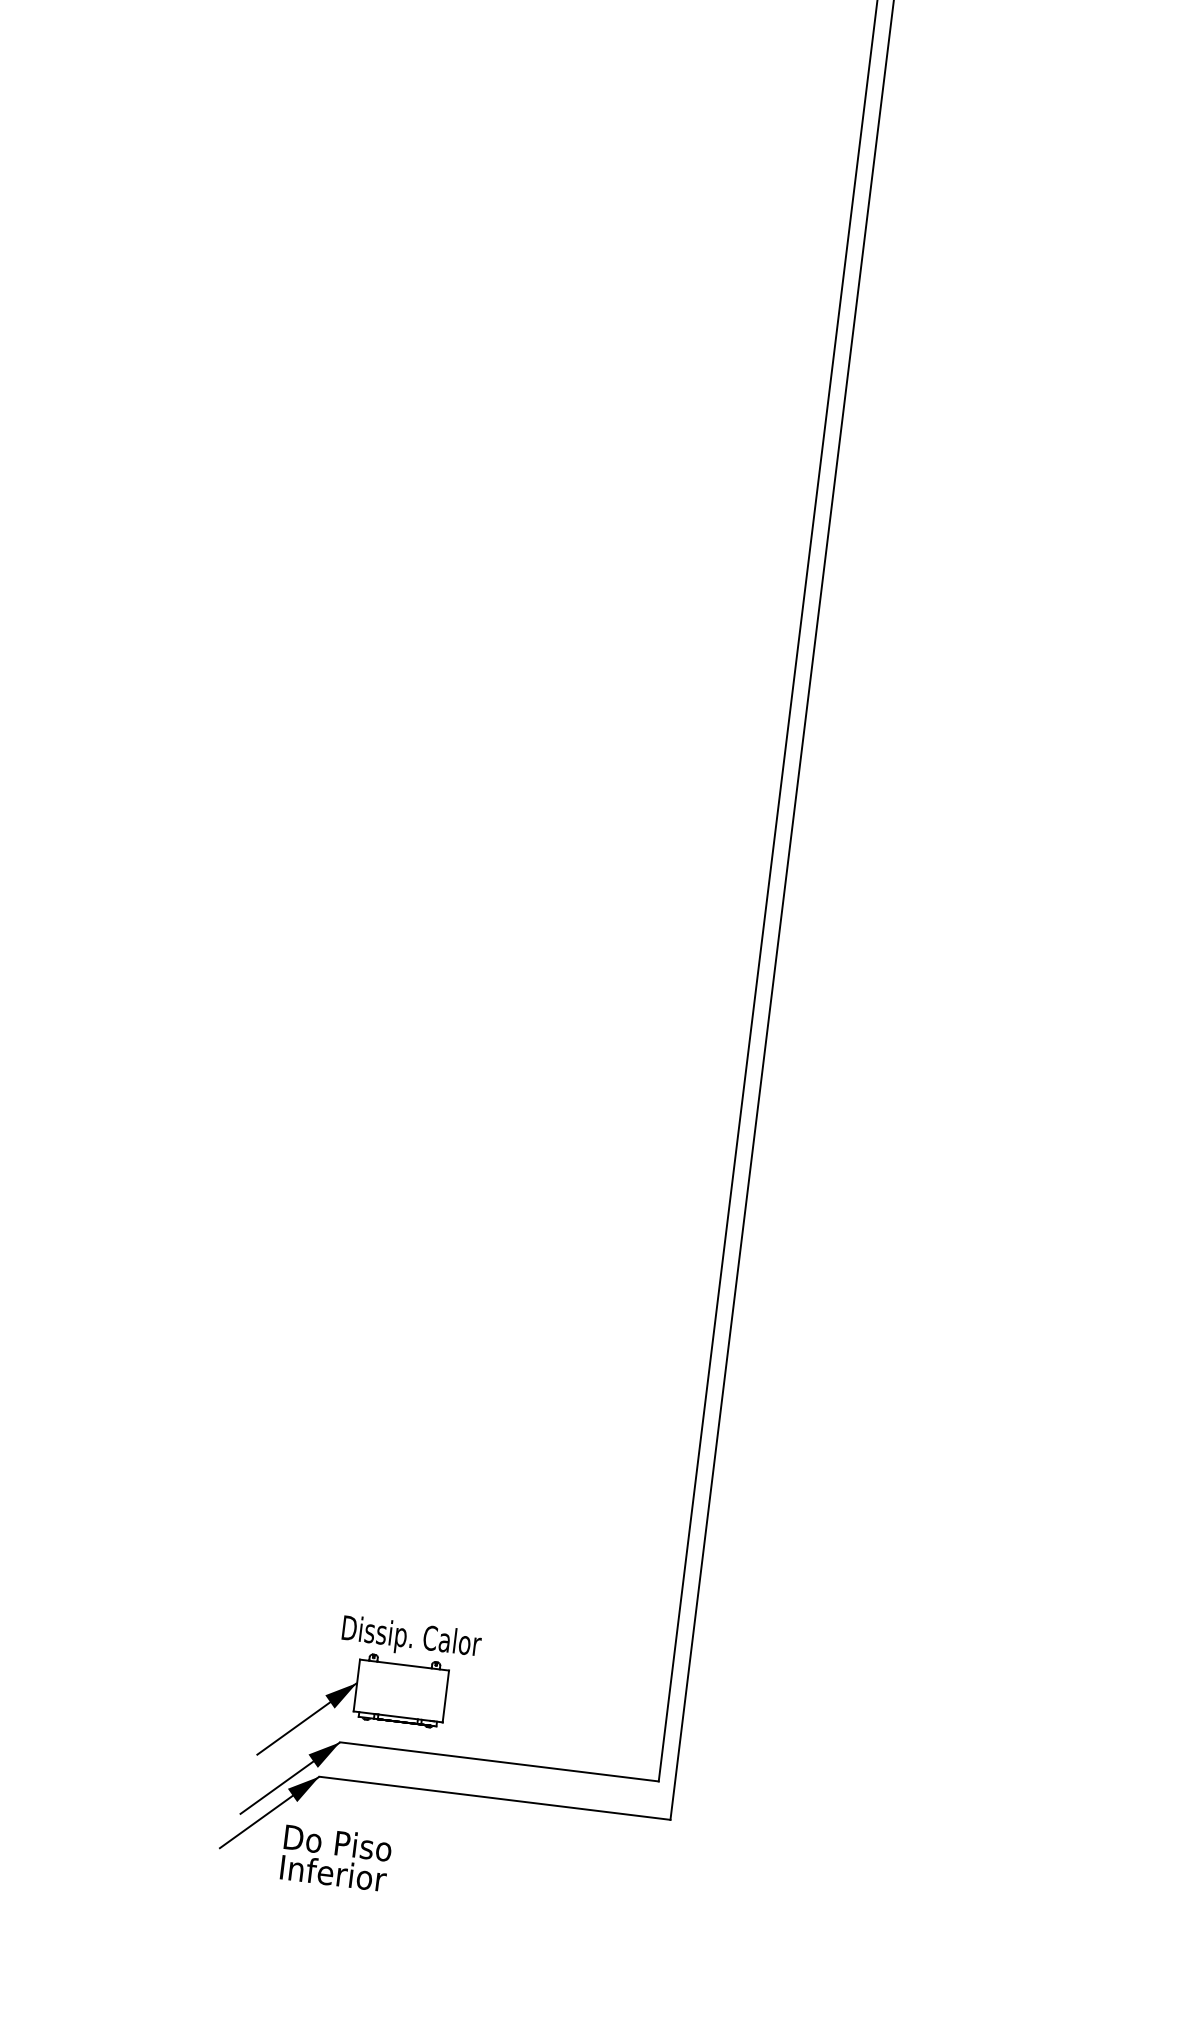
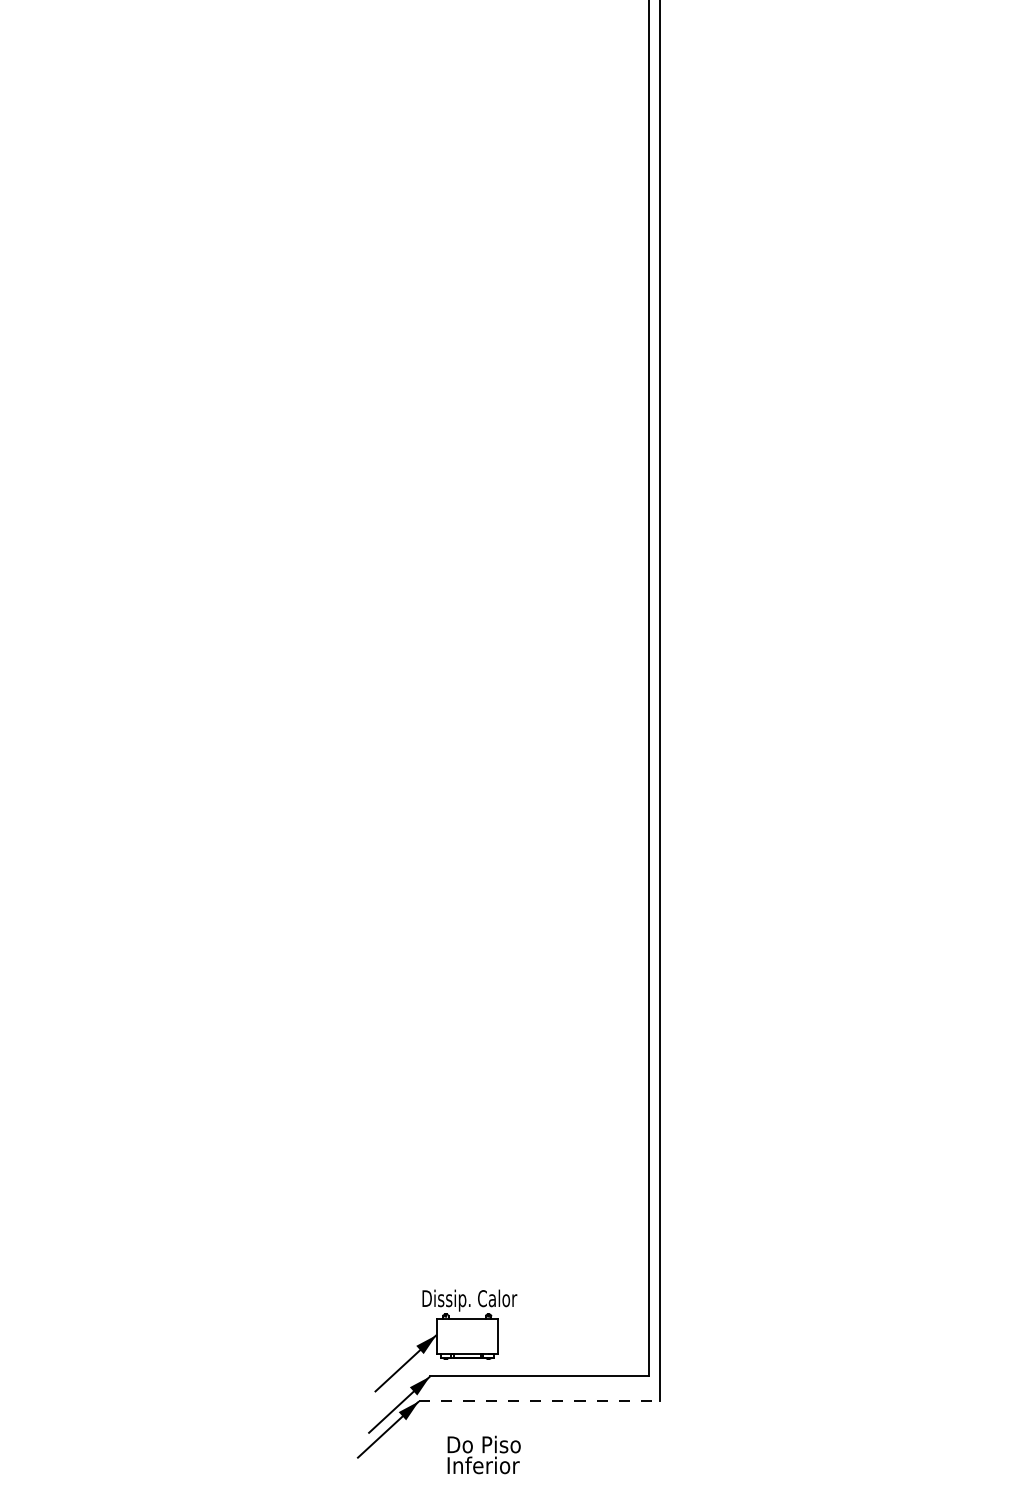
line: (495, 1798) -> (539, 1401), solid -> dashed
text: (335, 1857) -> (483, 1454), moved

